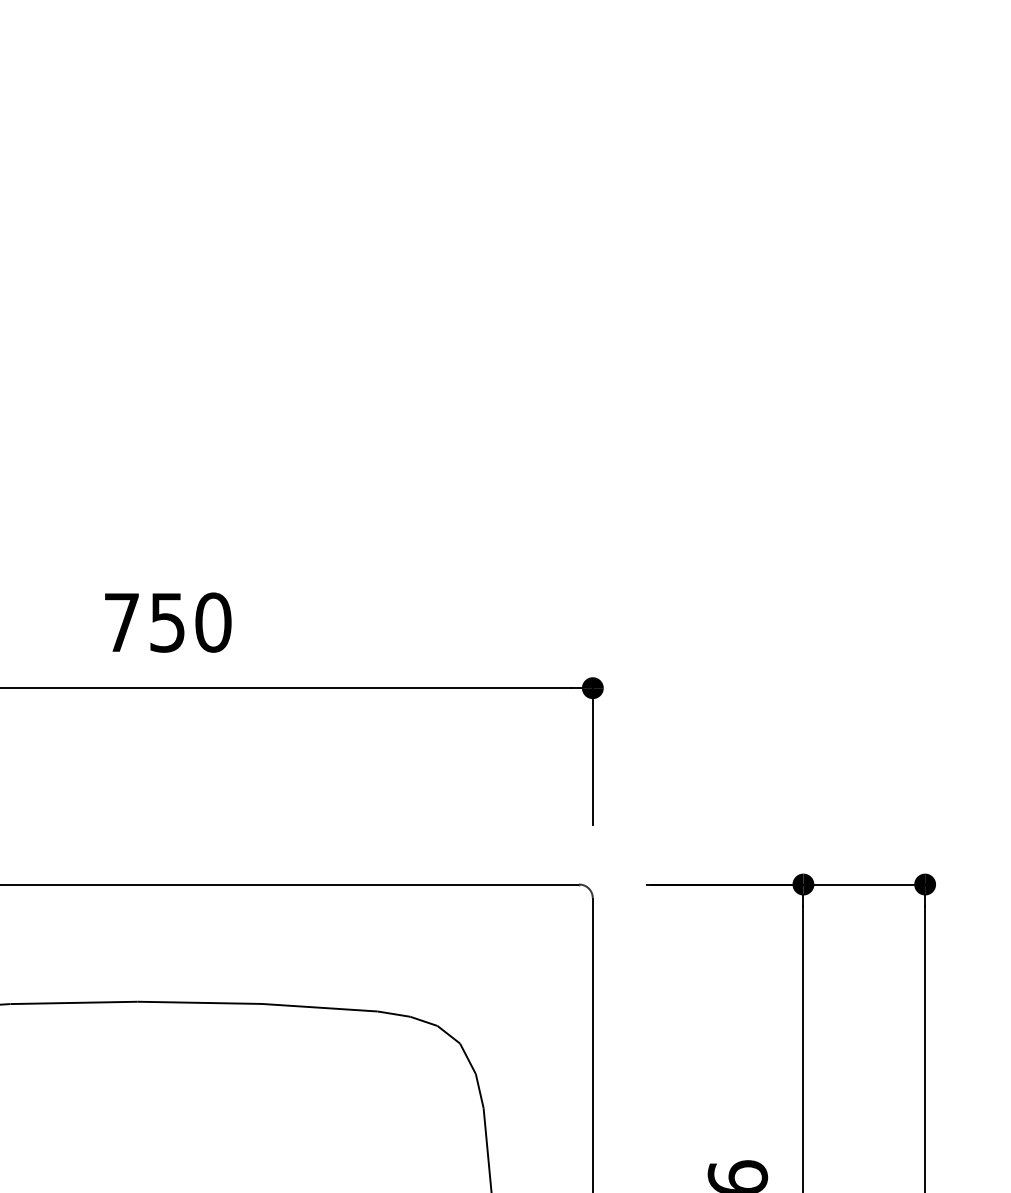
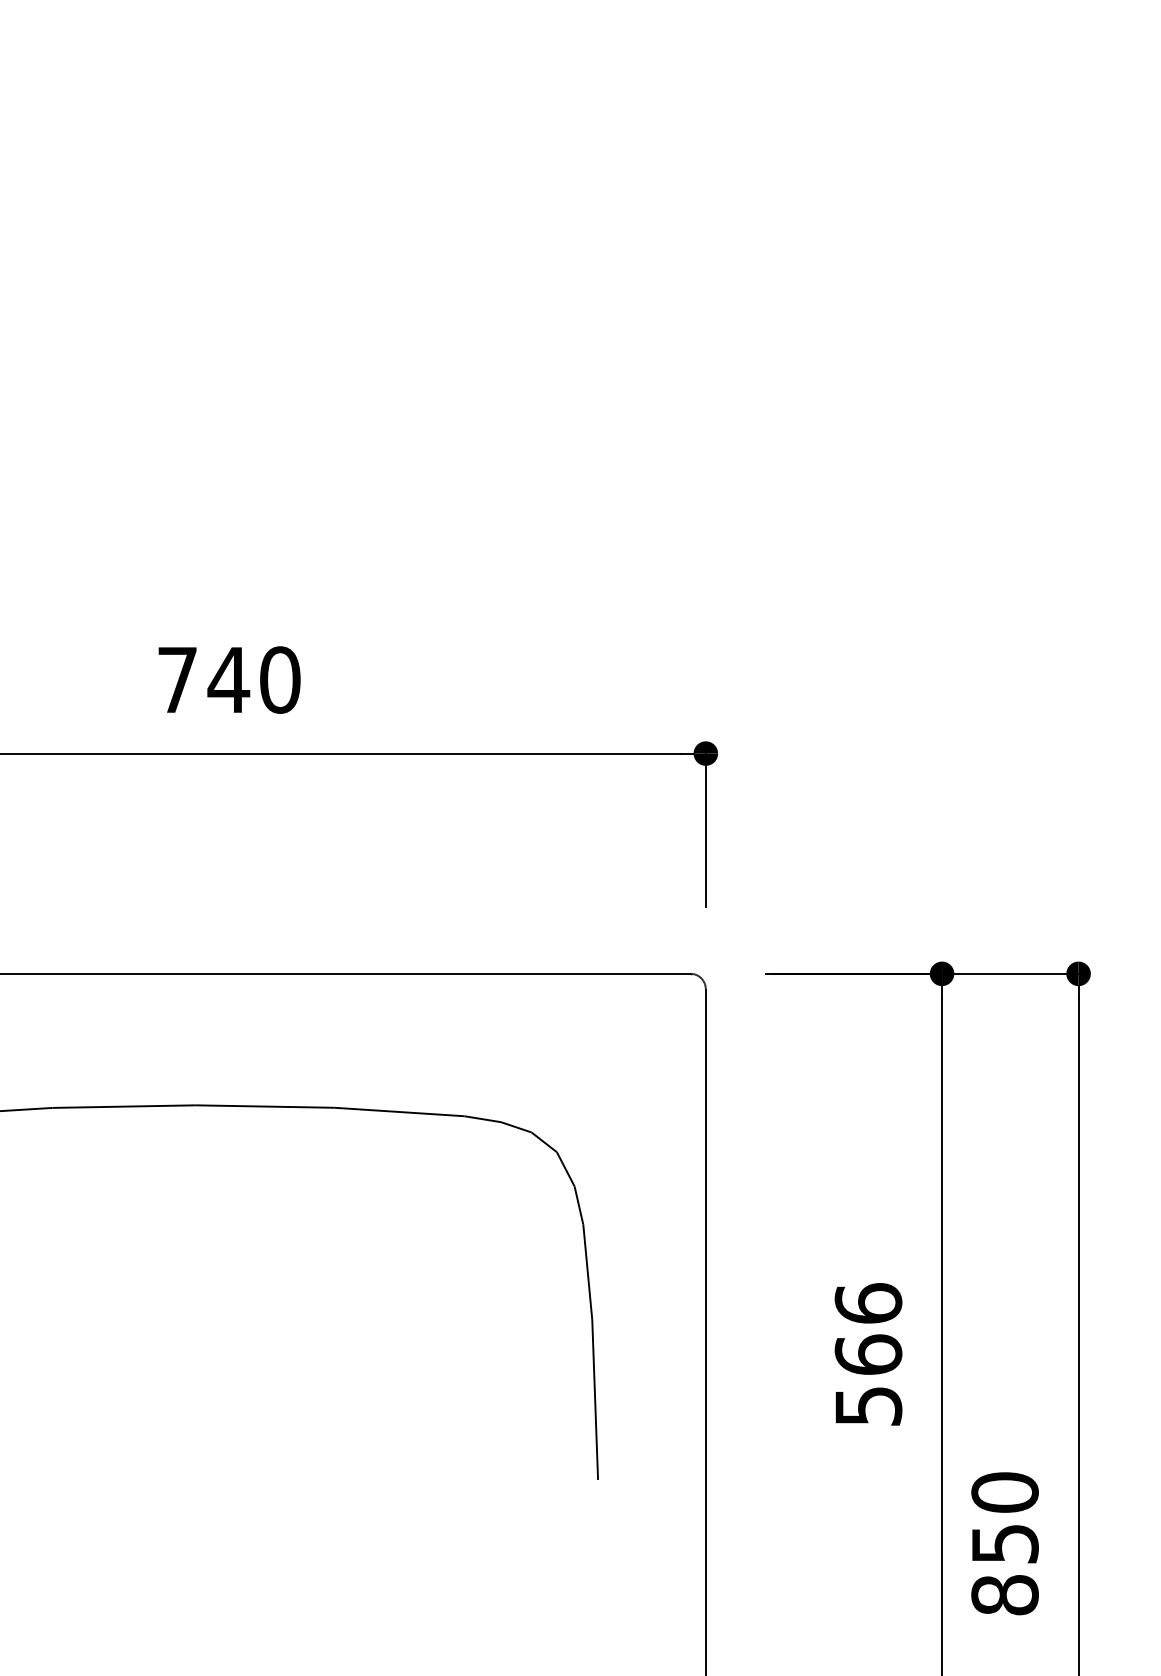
text: (167, 623) -> (228, 680), 750 -> 740

